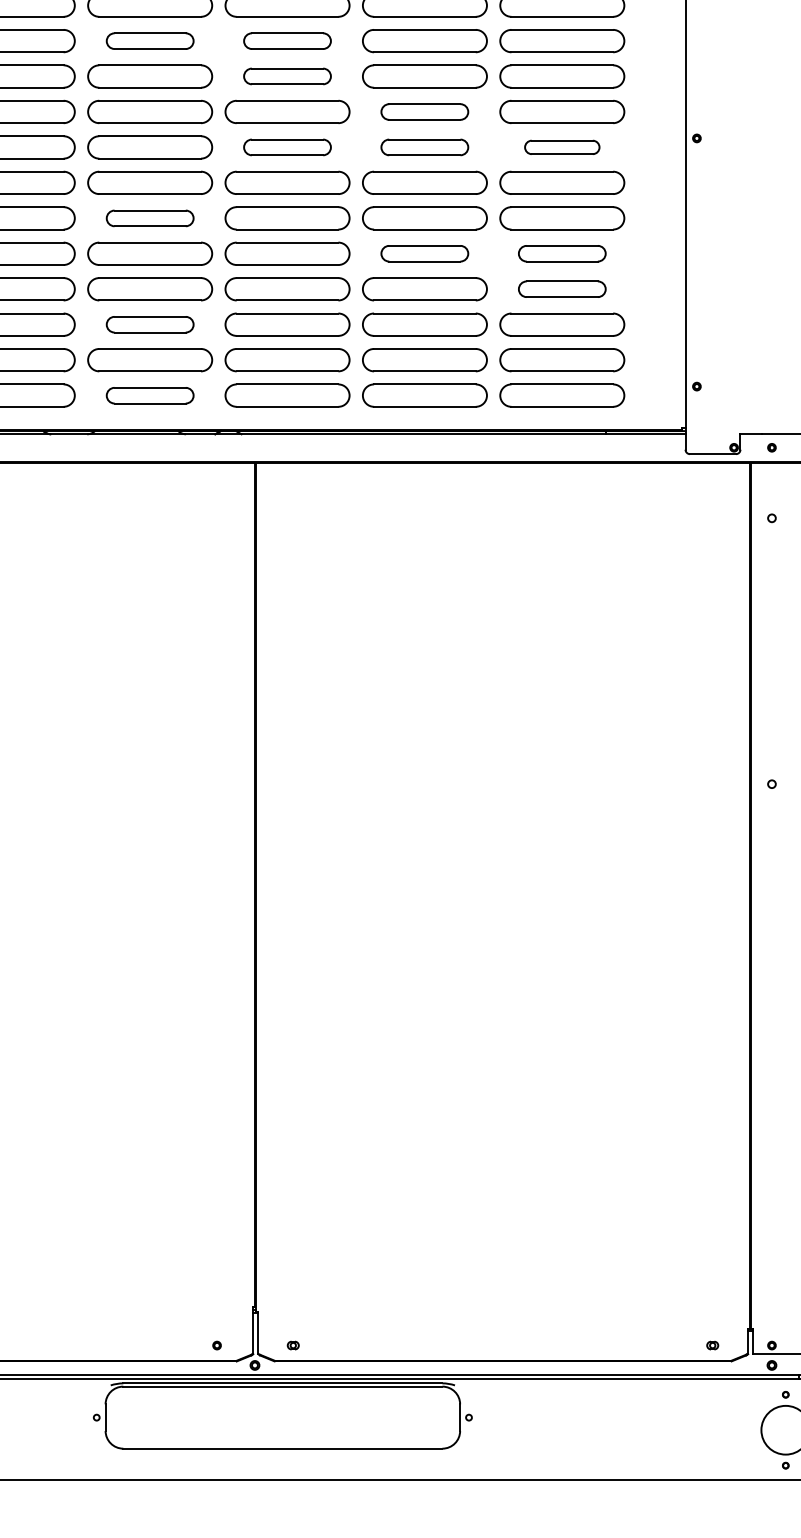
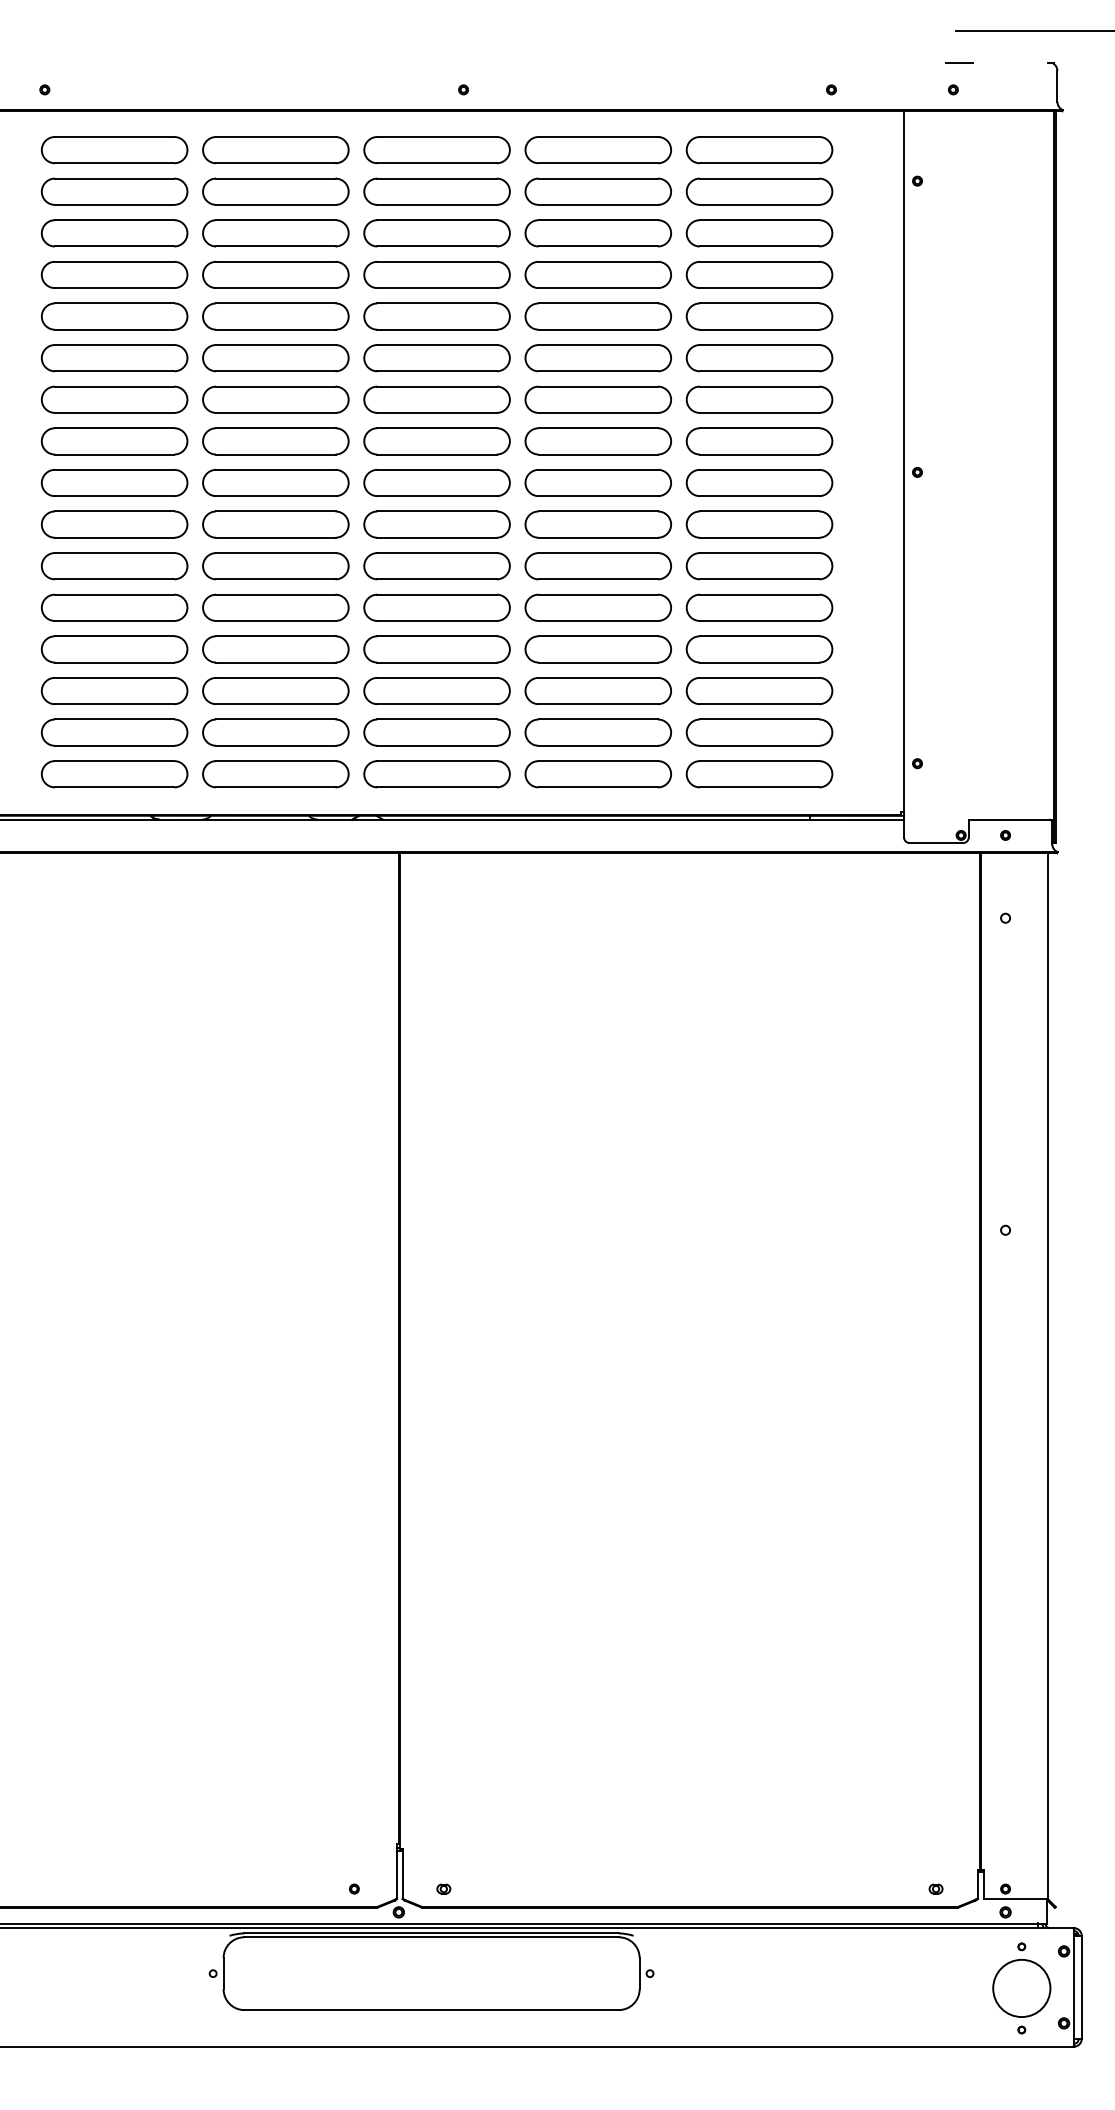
part: (149, 41) -> (275, 358), size x1.43
part: (287, 41) -> (436, 358), size x1.43
part: (287, 76) -> (436, 399), size x1.43
part: (424, 112) -> (597, 441), size x1.43
part: (287, 147) -> (436, 482), size x1.43
part: (424, 147) -> (597, 482), size x1.43
part: (562, 147) -> (759, 482), size x1.67
part: (149, 218) -> (275, 566), size x1.43
part: (424, 253) -> (597, 607), size x1.43
part: (562, 253) -> (759, 607), size x1.43
part: (562, 289) -> (759, 649), size x1.43
part: (149, 324) -> (275, 690), size x1.43
part: (149, 395) -> (275, 774), size x1.43

